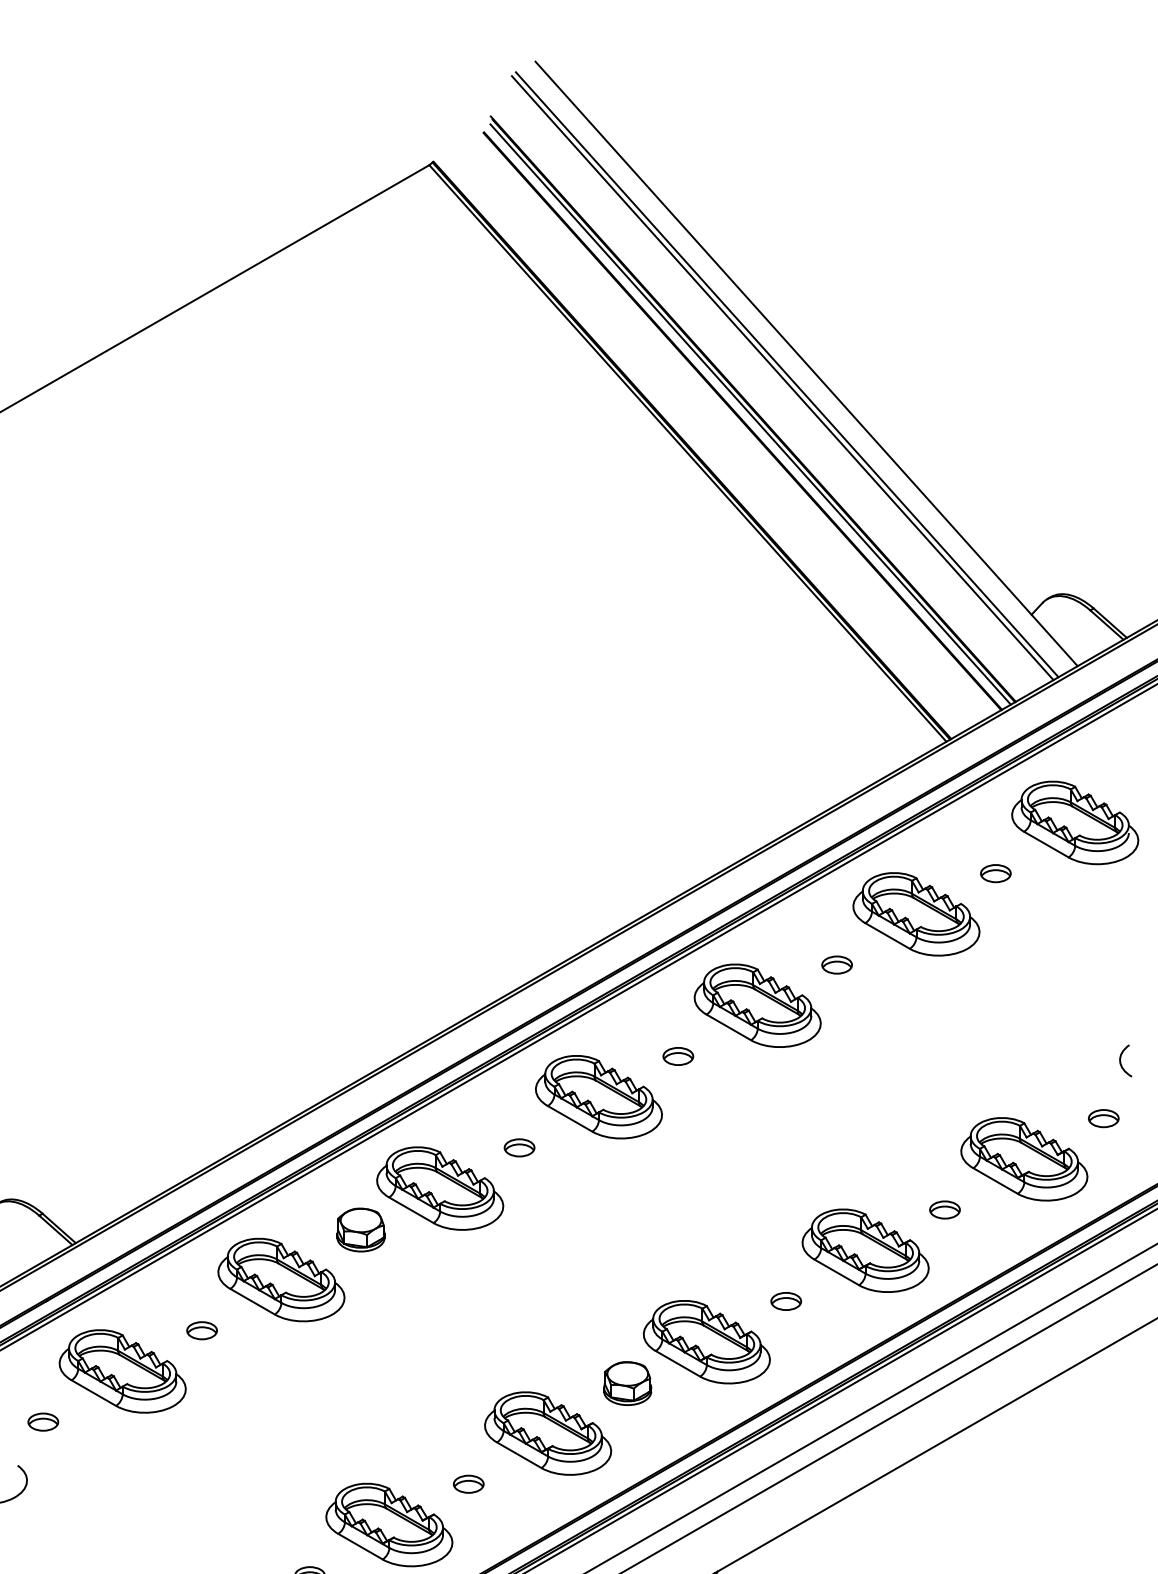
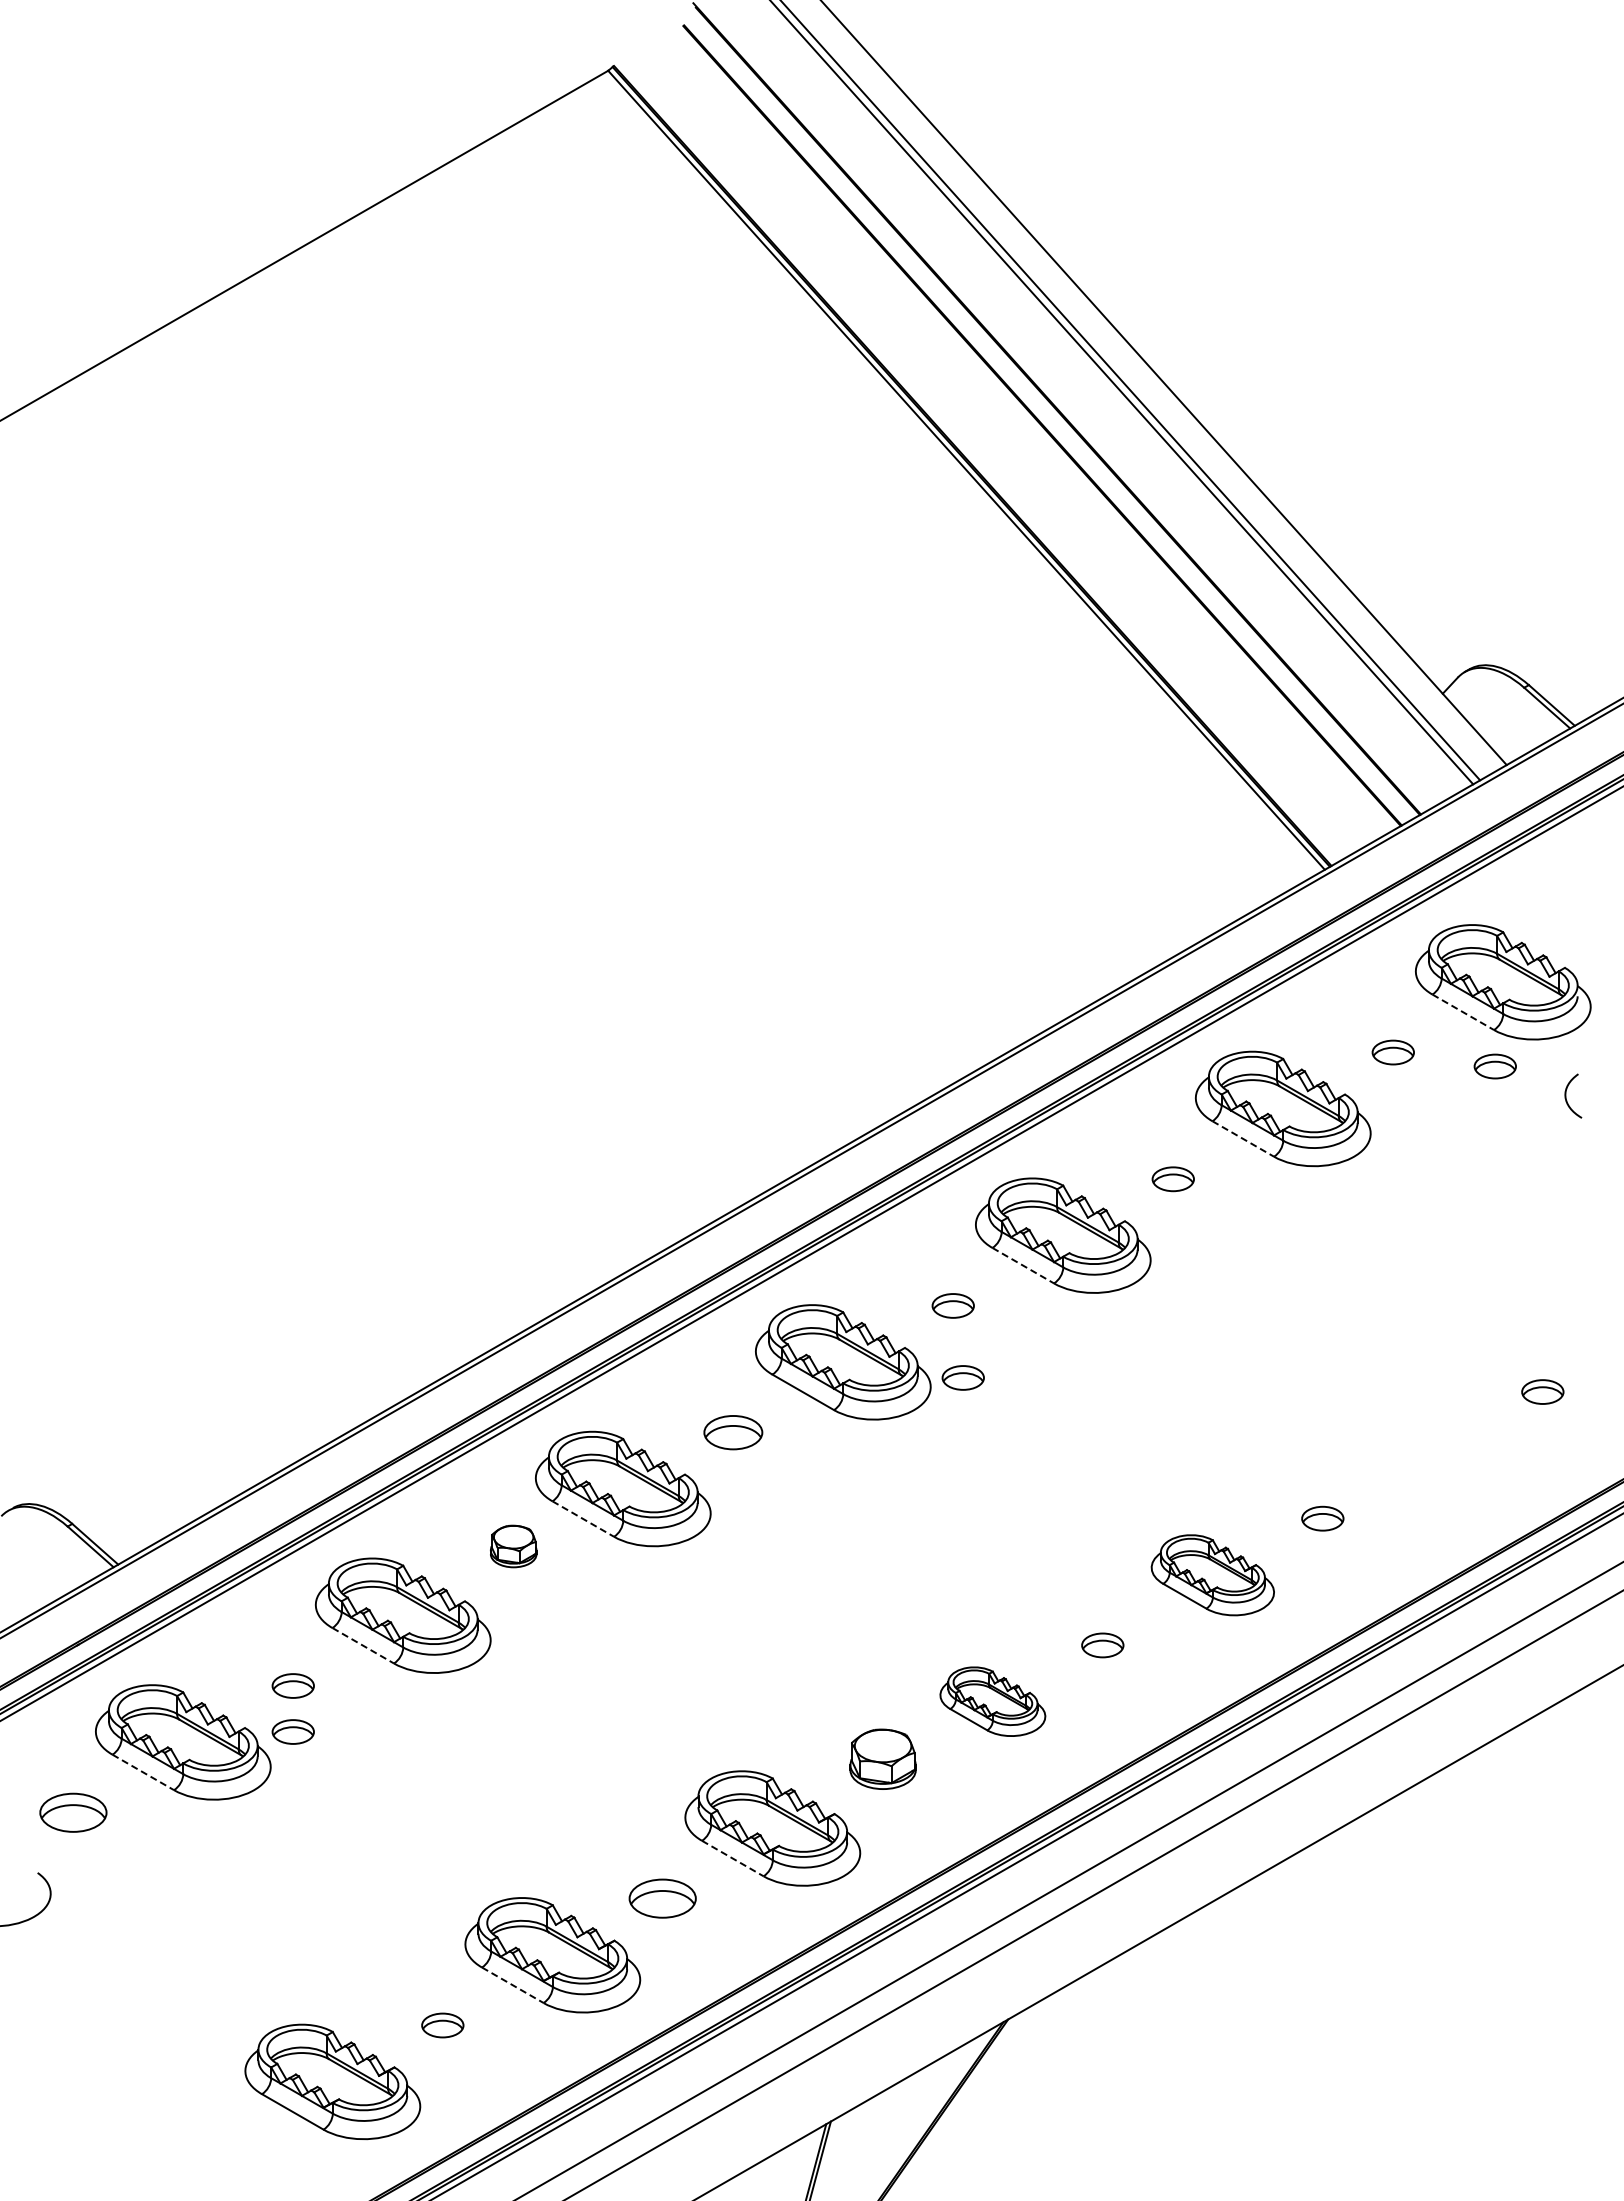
line: (750, 414) -> (1053, 416), removed
line: (1046, 844) -> (1463, 1012), solid -> dashed
part: (1068, 883) -> (1494, 1066), added
line: (887, 935) -> (1243, 1138), solid -> dashed
line: (729, 1027) -> (1023, 1265), solid -> dashed
curve: (1120, 1060) -> (1566, 1095), moved
part: (685, 1108) -> (962, 1377), added
part: (519, 1147) -> (732, 1432), size x1.4
part: (1024, 1159) -> (1432, 1448), removed
line: (411, 1210) -> (583, 1519), solid -> dashed
part: (361, 1230) -> (513, 1546), size x0.7
part: (865, 1250) -> (1212, 1575), size x0.7
line: (252, 1301) -> (363, 1645), solid -> dashed
part: (706, 1341) -> (992, 1701), size x0.6
part: (201, 1363) -> (292, 1731), added
line: (94, 1393) -> (143, 1772), solid -> dashed
part: (42, 1422) -> (72, 1812), size x1.6
line: (519, 1455) -> (732, 1858), solid -> dashed
part: (468, 1484) -> (662, 1898), size x1.6
line: (360, 1546) -> (512, 1985), solid -> dashed

